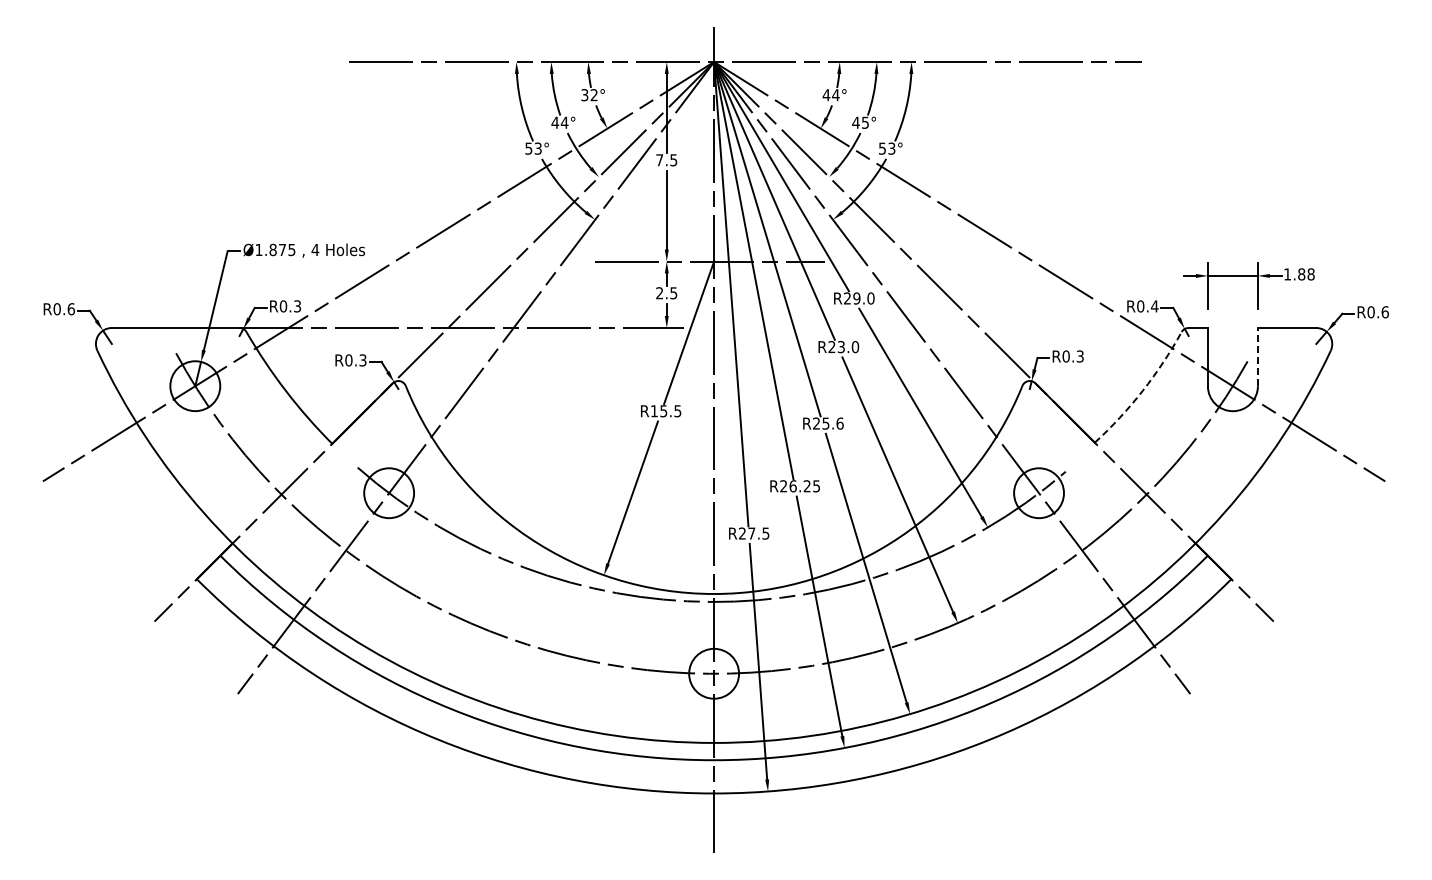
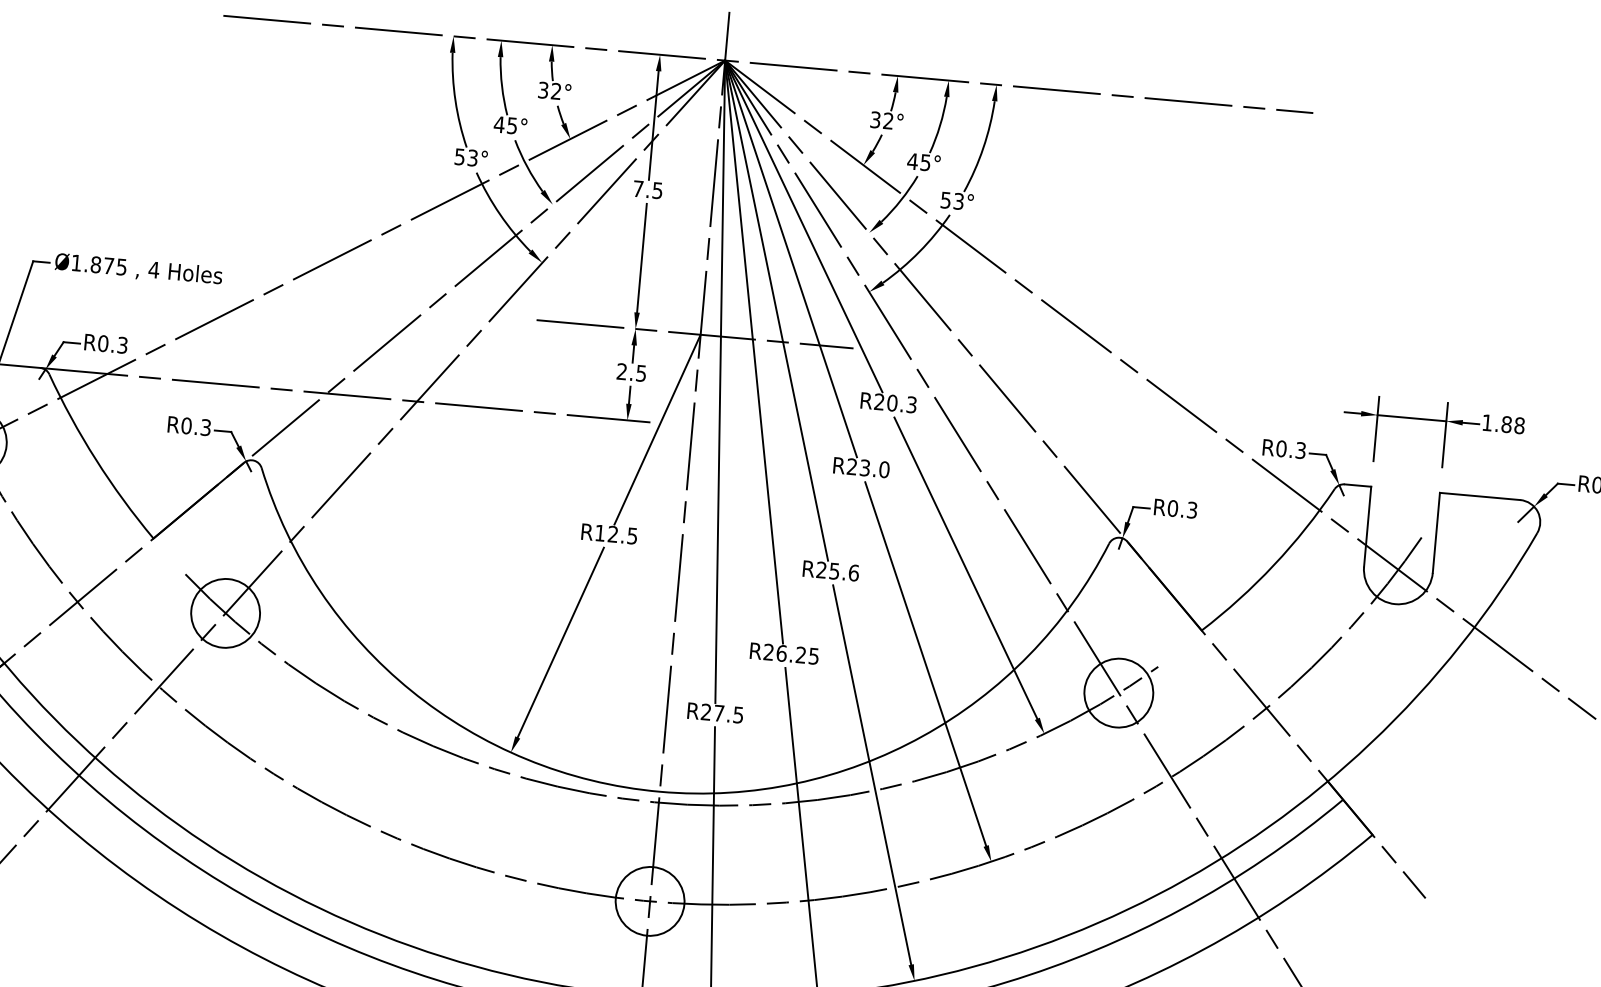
text: (830, 95) -> (881, 120), 44° -> 32°
text: (564, 122) -> (512, 125), 44° -> 45°
text: (863, 298) -> (901, 403), R29.0 -> R20.3
text: (1154, 306) -> (1300, 450), R0.4 -> R0.3
line: (1257, 356) -> (1435, 531), dashed -> solid
arc: (1142, 390) -> (1273, 564), dashed -> solid
text: (663, 411) -> (612, 534), R15.5 -> R12.5

